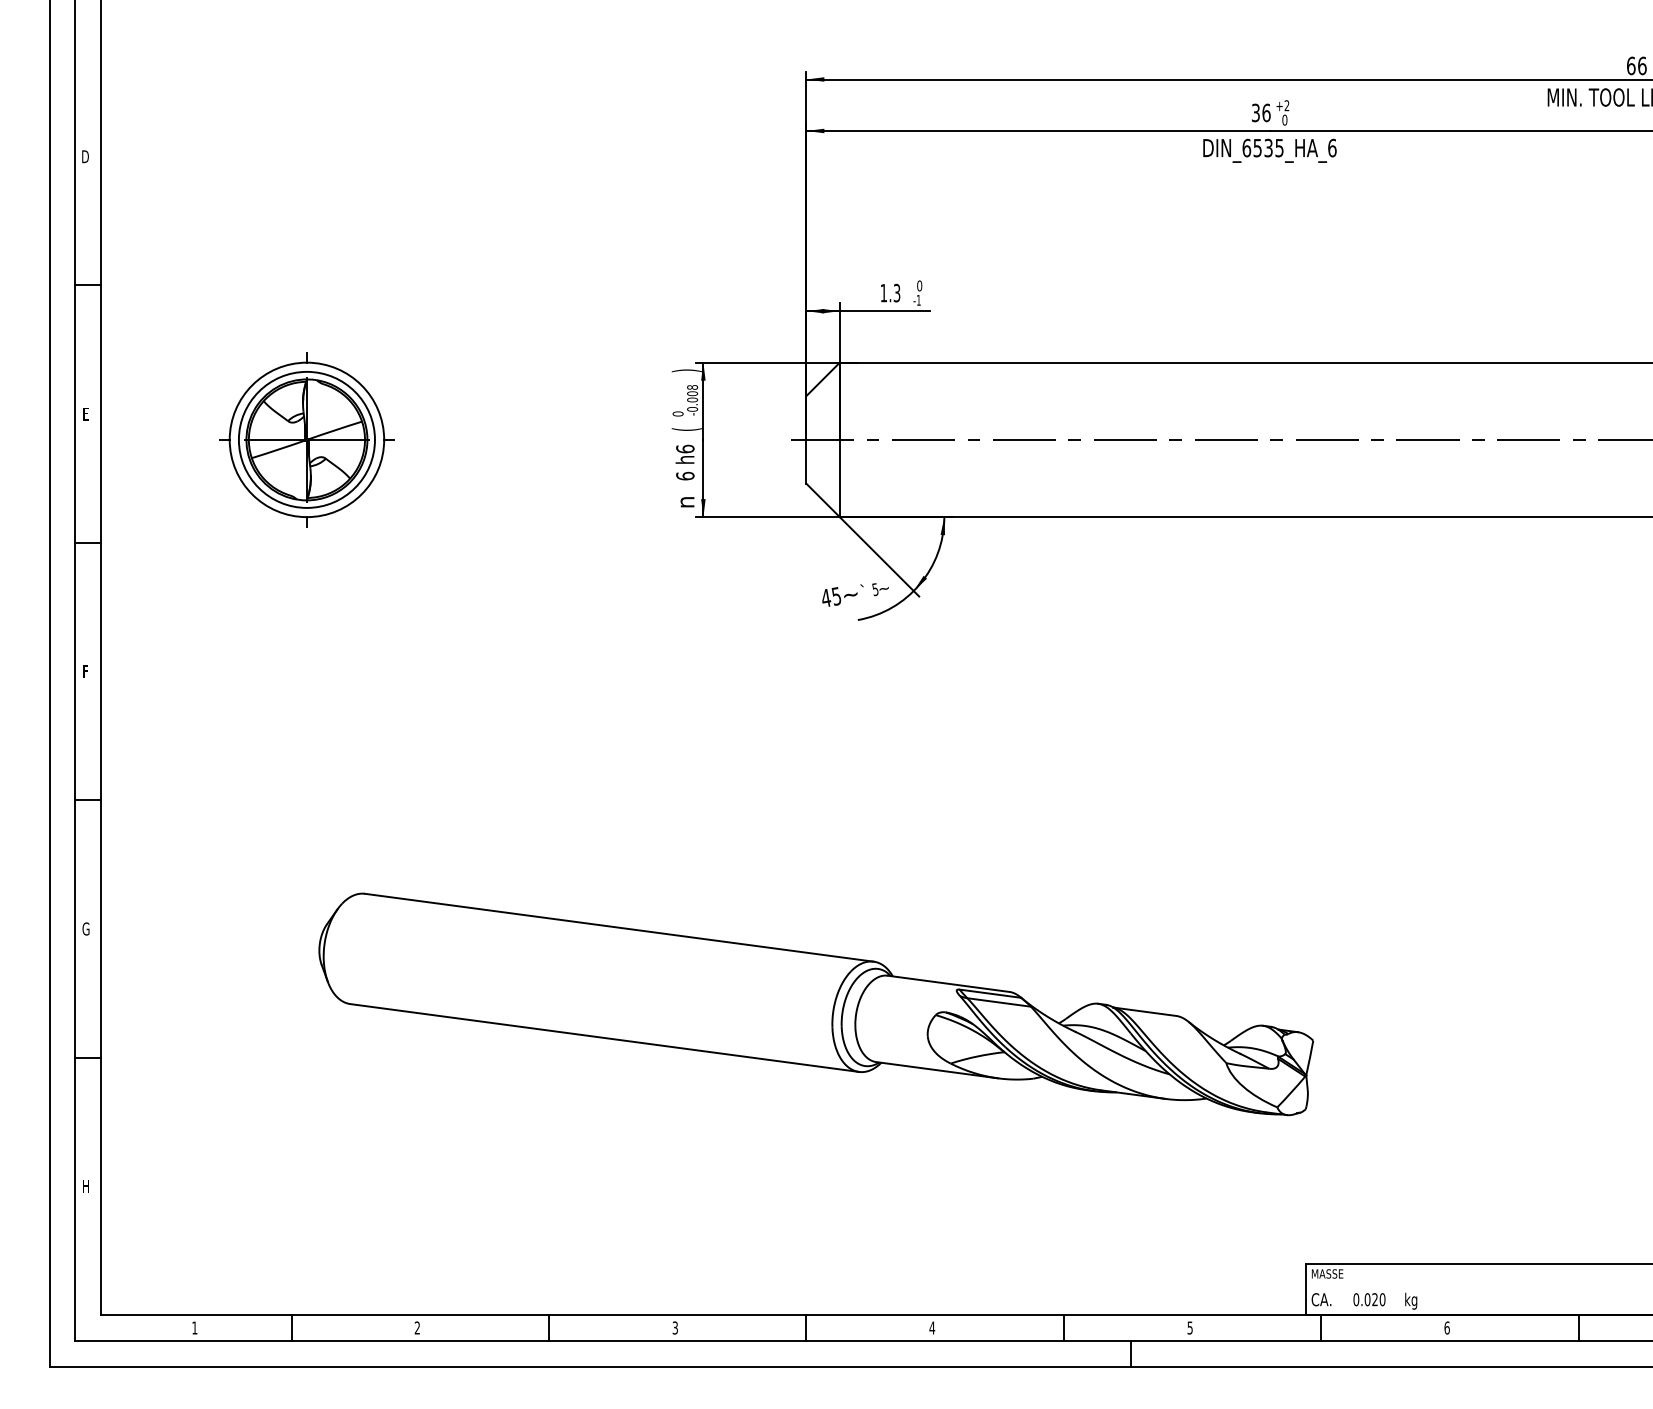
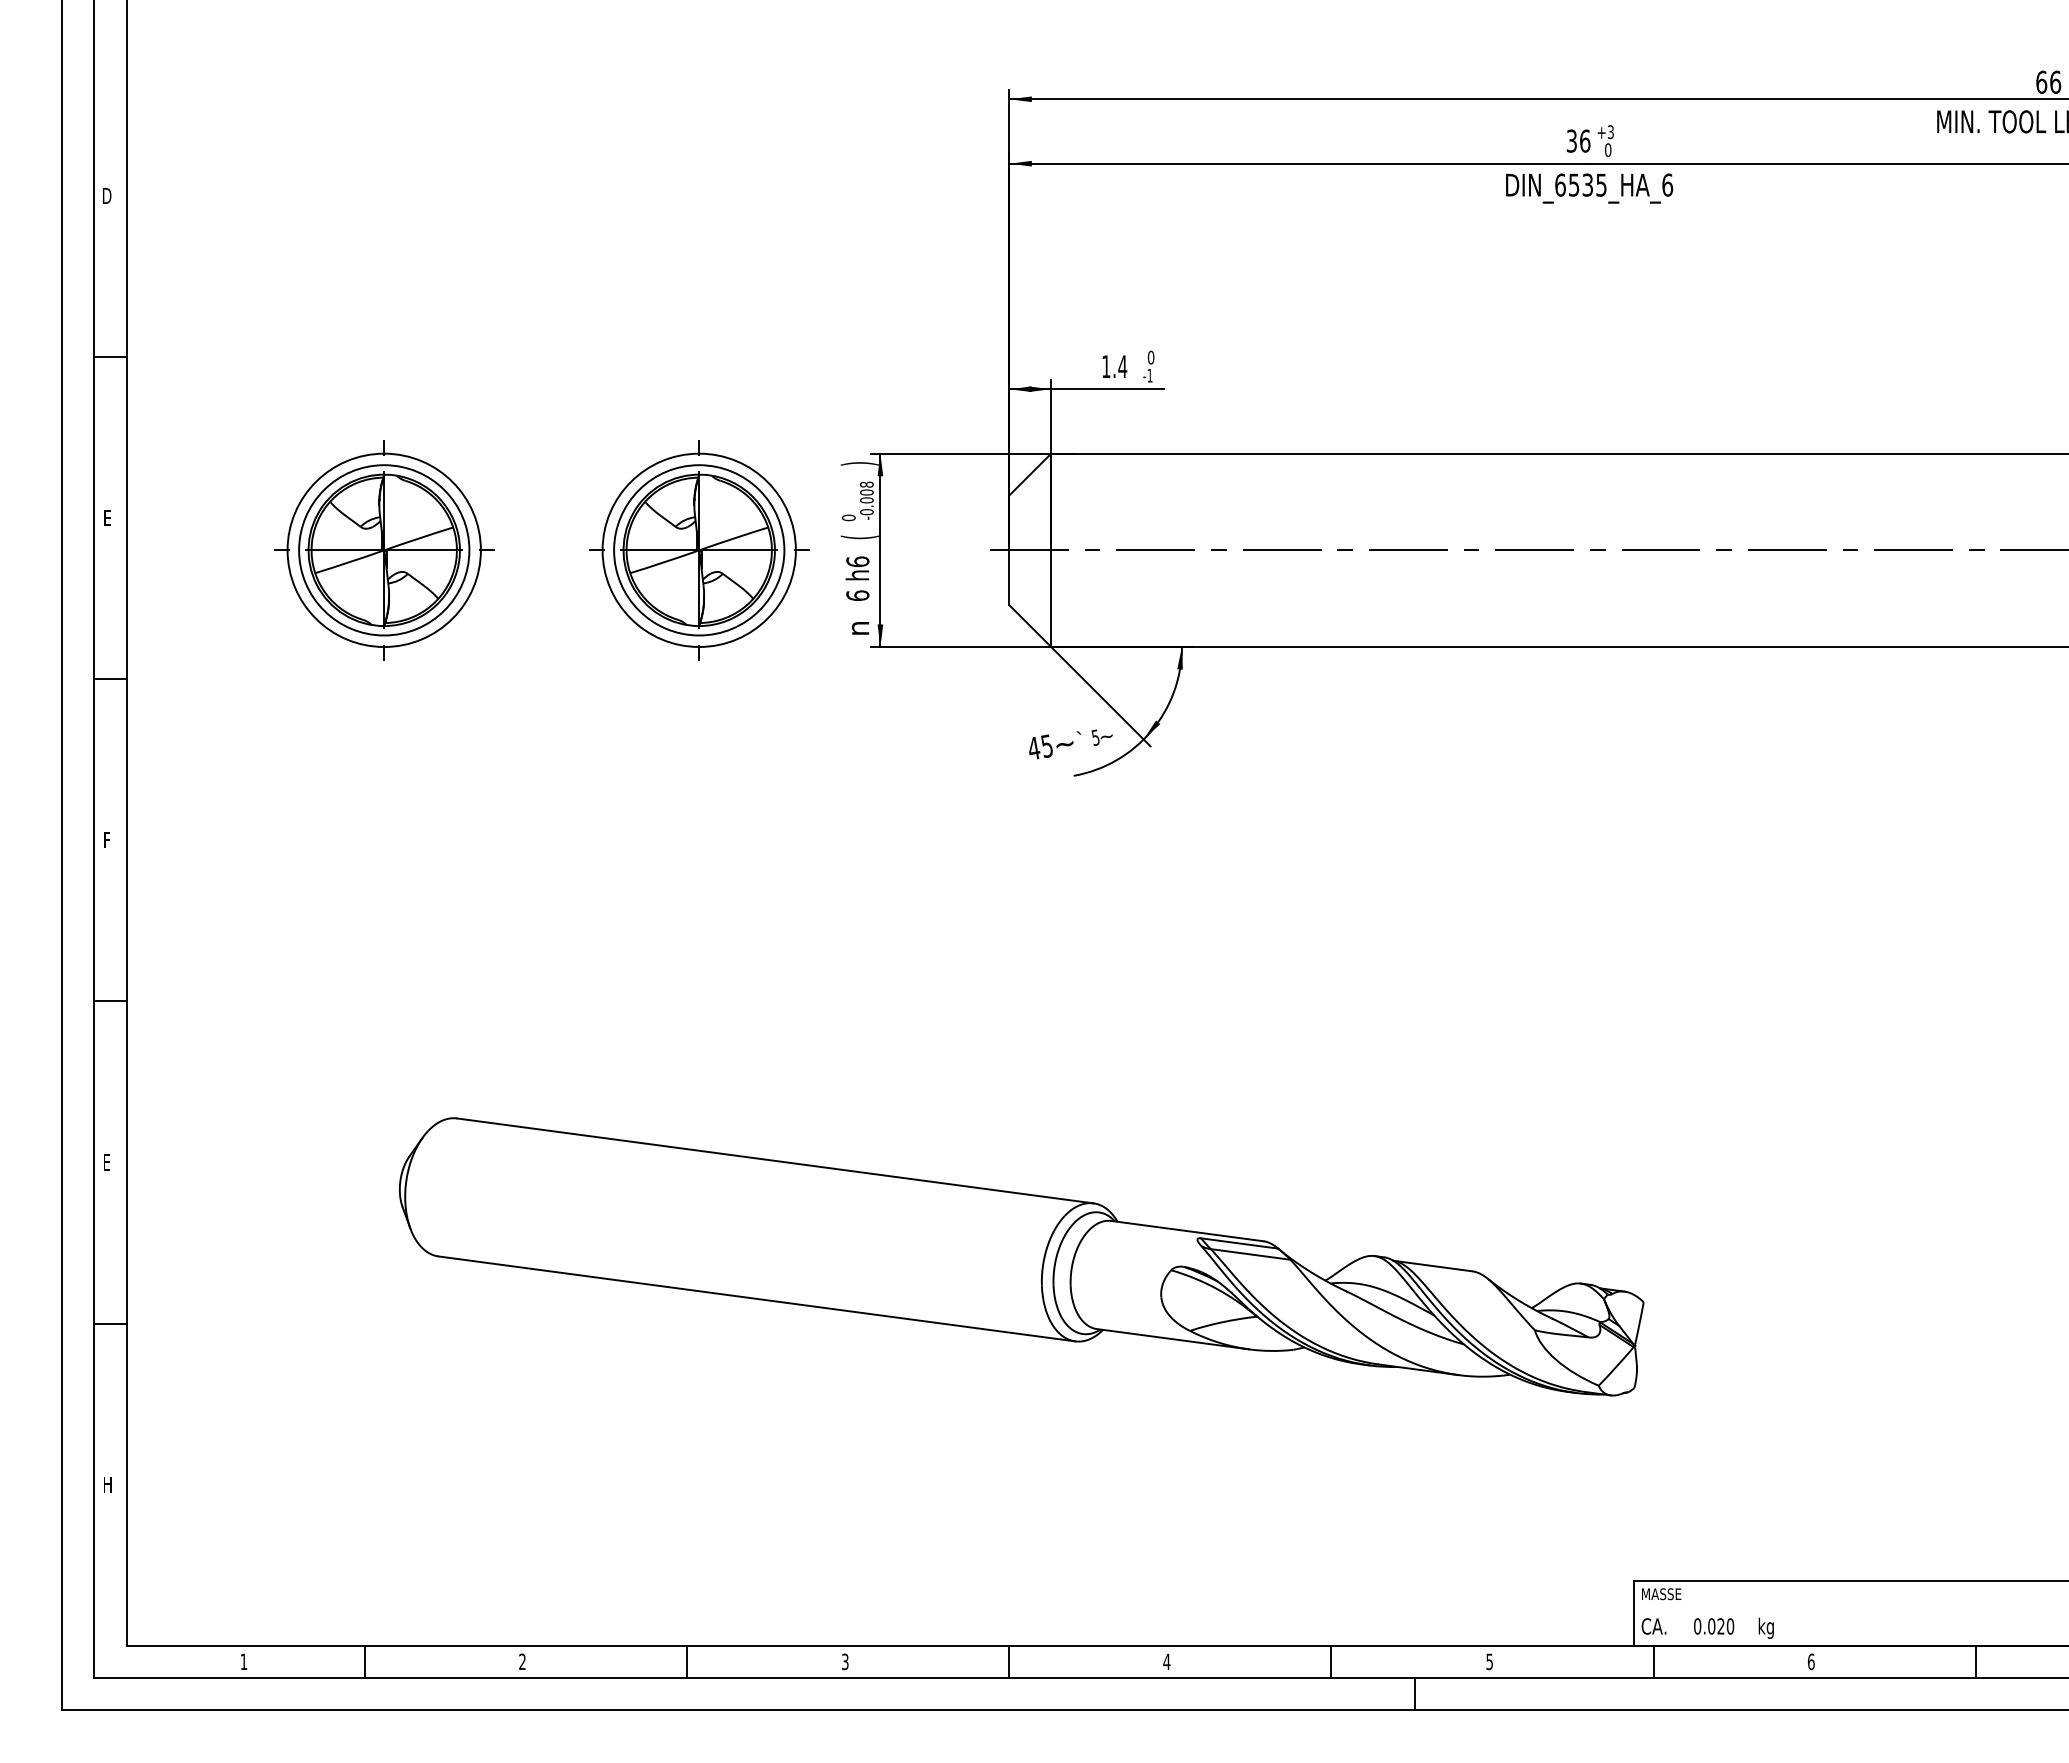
text: (1286, 106) -> (1610, 132), +2 -> +3
text: (896, 293) -> (1122, 366), 1.3 -> 1.4
part: (558, 440) -> (699, 550), added
text: (85, 929) -> (107, 1162), G -> E

